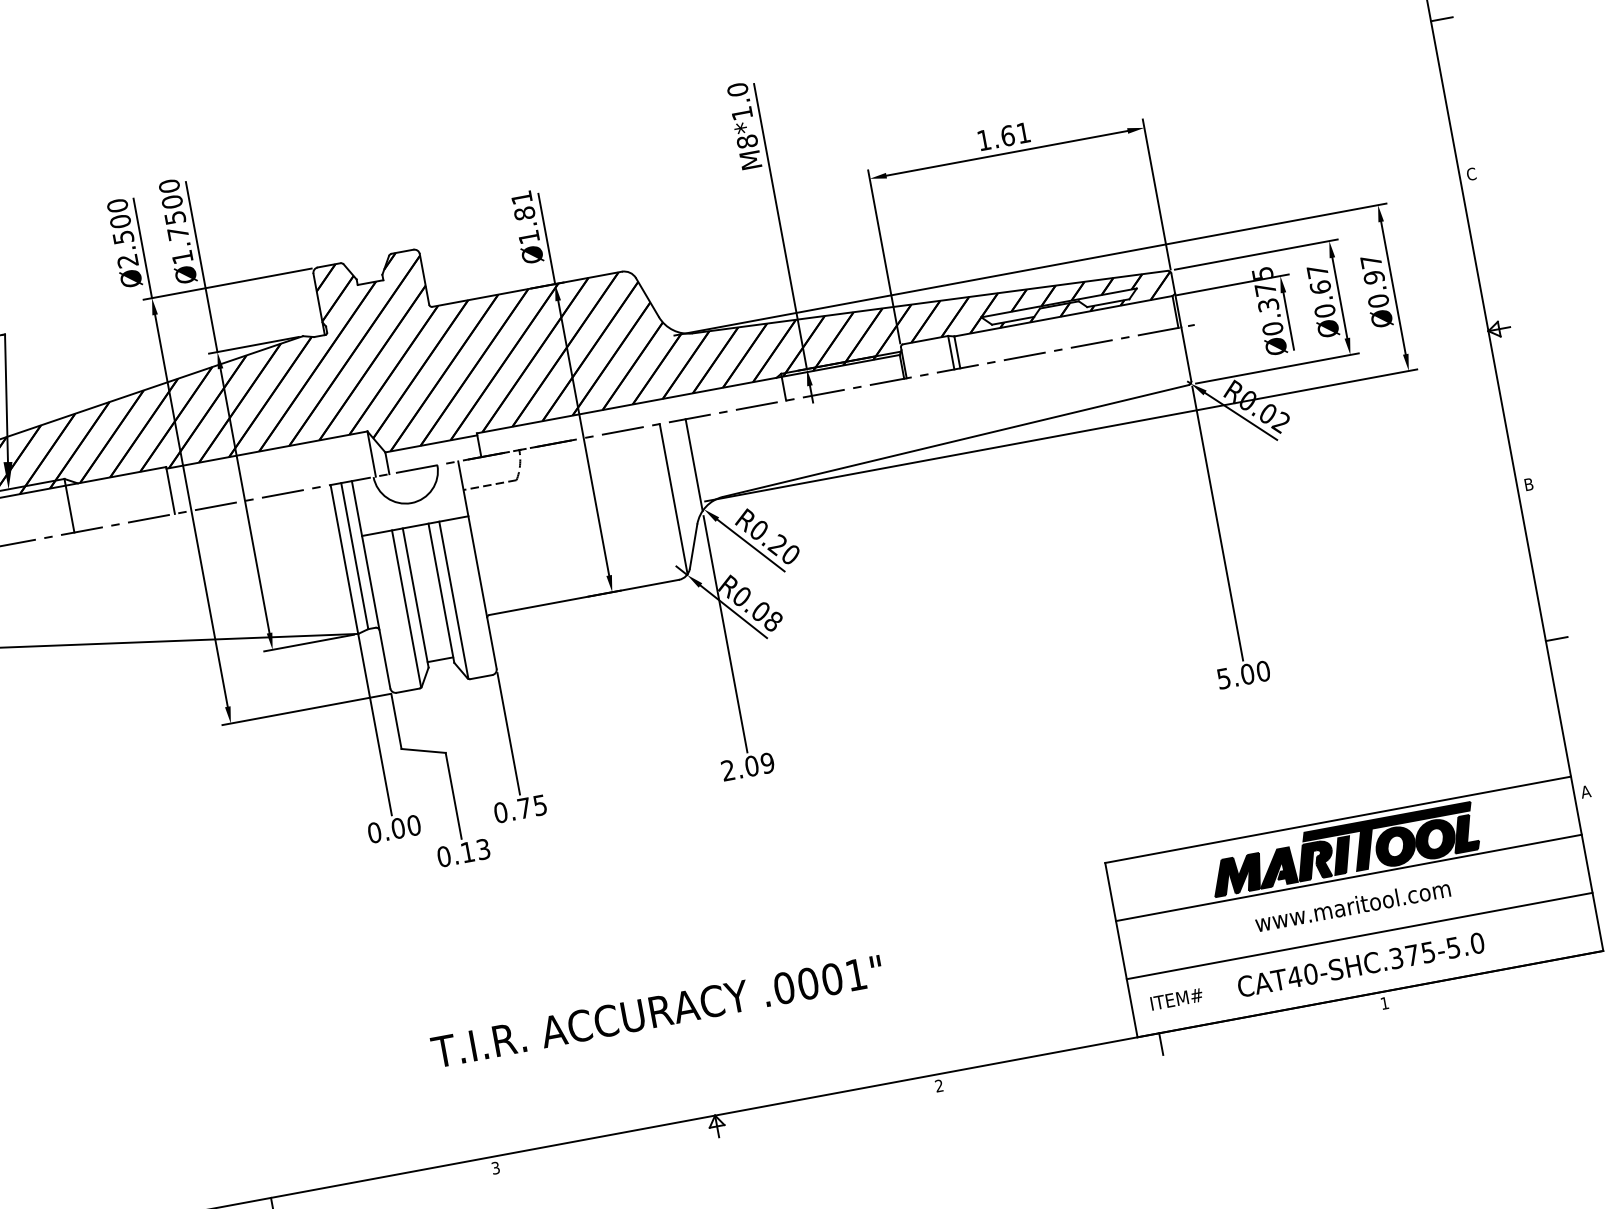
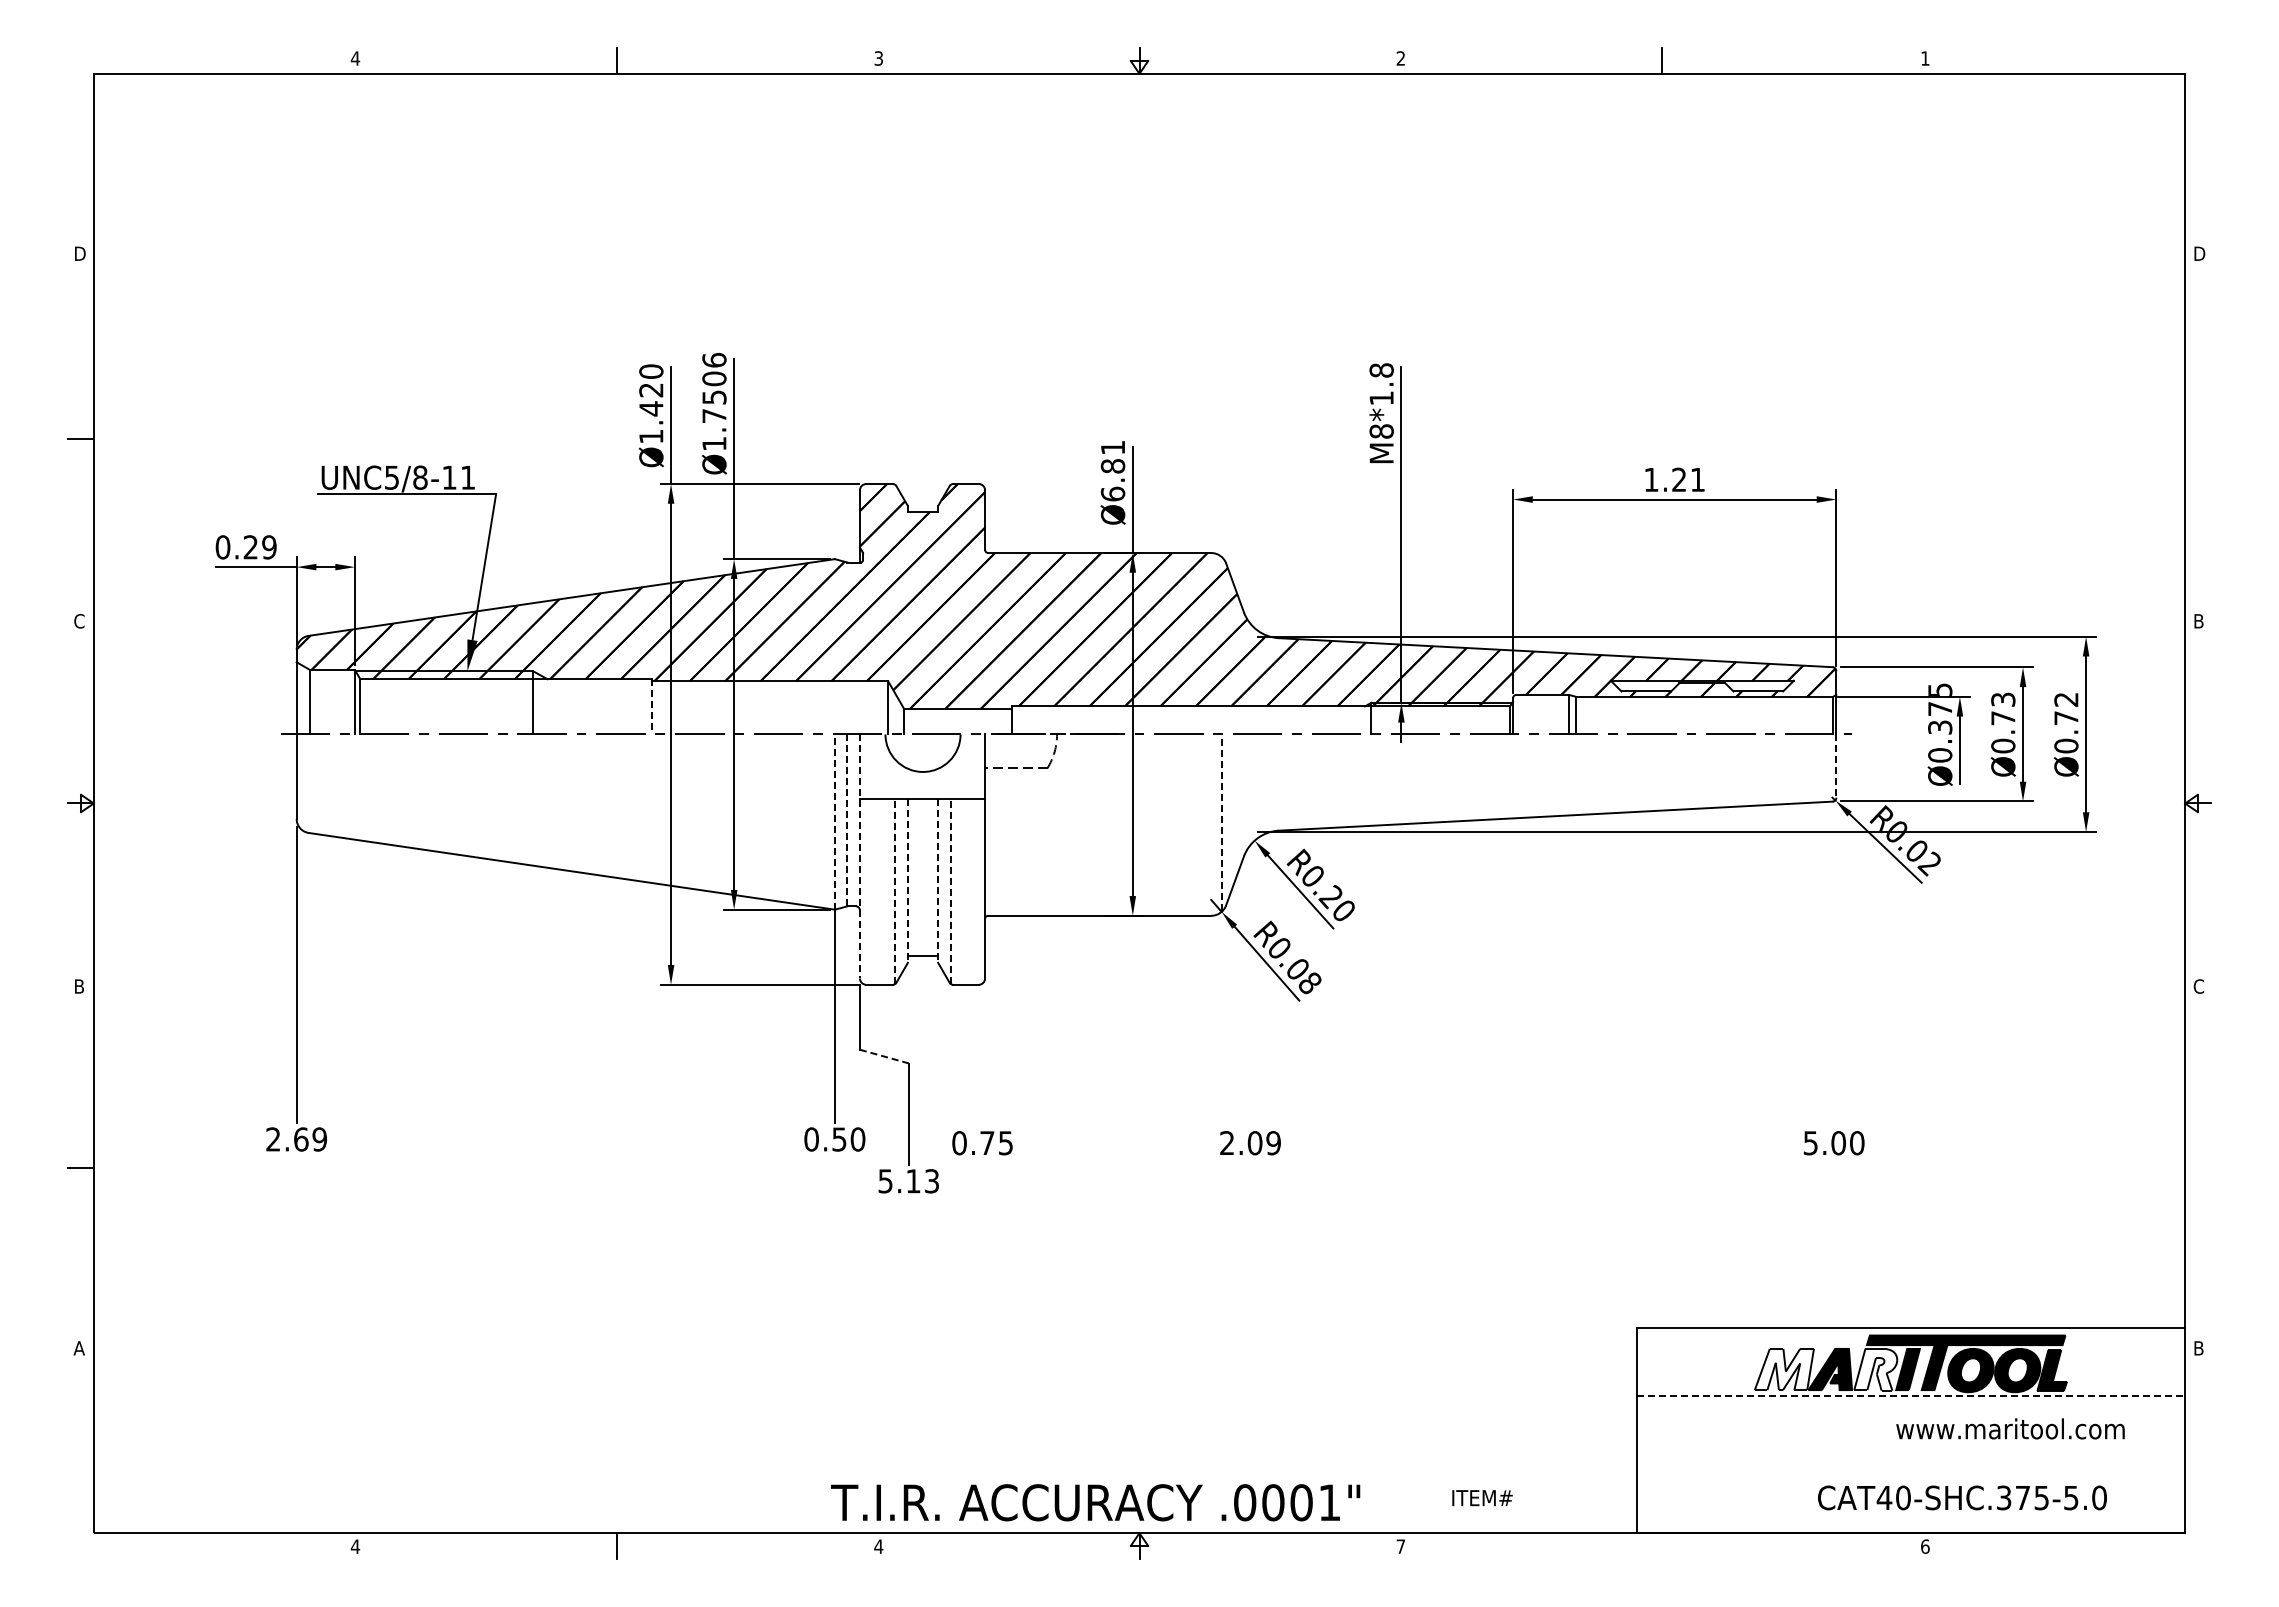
line: (1441, 19) -> (2197, 438), removed
text: (737, 89) -> (1381, 370), M8*1.0 -> M8*1.8
text: (1007, 135) -> (1679, 479), 1.61 -> 1.21
text: (1471, 174) -> (2198, 621), C -> B
text: (169, 185) -> (714, 359), Ø1.7500 -> Ø1.7506
text: (528, 236) -> (1112, 493), Ø1.81 -> Ø6.81
text: (124, 240) -> (651, 412), Ø2.500 -> Ø1.420
text: (1372, 270) -> (2066, 709), Ø0.97 -> Ø0.72
text: (1319, 279) -> (2003, 708), Ø0.67 -> Ø0.73
line: (1186, 354) -> (1836, 766), solid -> dashed
line: (693, 465) -> (1252, 788), removed
text: (1528, 484) -> (2198, 986), B -> C
line: (170, 490) -> (651, 706), solid -> dashed
line: (673, 498) -> (1222, 822), solid -> dashed
line: (1217, 523) -> (1836, 965), removed
line: (354, 556) -> (847, 820), solid -> dashed
line: (344, 559) -> (834, 822), solid -> dashed
line: (370, 584) -> (859, 856), solid -> dashed
line: (441, 592) -> (938, 880), solid -> dashed
line: (415, 597) -> (907, 880), solid -> dashed
line: (453, 600) -> (950, 891), solid -> dashed
line: (406, 608) -> (895, 891), solid -> dashed
line: (725, 634) -> (1252, 987), removed
line: (1556, 639) -> (2197, 1168), removed
line: (508, 733) -> (985, 1054), removed
line: (423, 750) -> (884, 1056), solid -> dashed
text: (1585, 792) -> (2198, 1348), A -> B
text: (398, 828) -> (839, 1139), 0.00 -> 0.50
text: (444, 856) -> (885, 1181), 0.13 -> 5.13
fill: (1314, 860) -> (1875, 1369), removed
fill: (1236, 875) -> (1783, 1369), removed
line: (1349, 877) -> (1911, 1396), solid -> dashed
text: (1352, 905) -> (2010, 1428), moved
line: (1359, 935) -> (1910, 1464), removed
text: (1361, 964) -> (1962, 1497), moved
text: (1176, 999) -> (1482, 1498), moved
text: (1384, 1003) -> (1925, 1546), 1 -> 6
text: (657, 1011) -> (1095, 1502), moved
line: (1161, 1043) -> (1662, 1545), removed
text: (938, 1085) -> (1400, 1546), 2 -> 7
text: (495, 1168) -> (878, 1546), 3 -> 4

